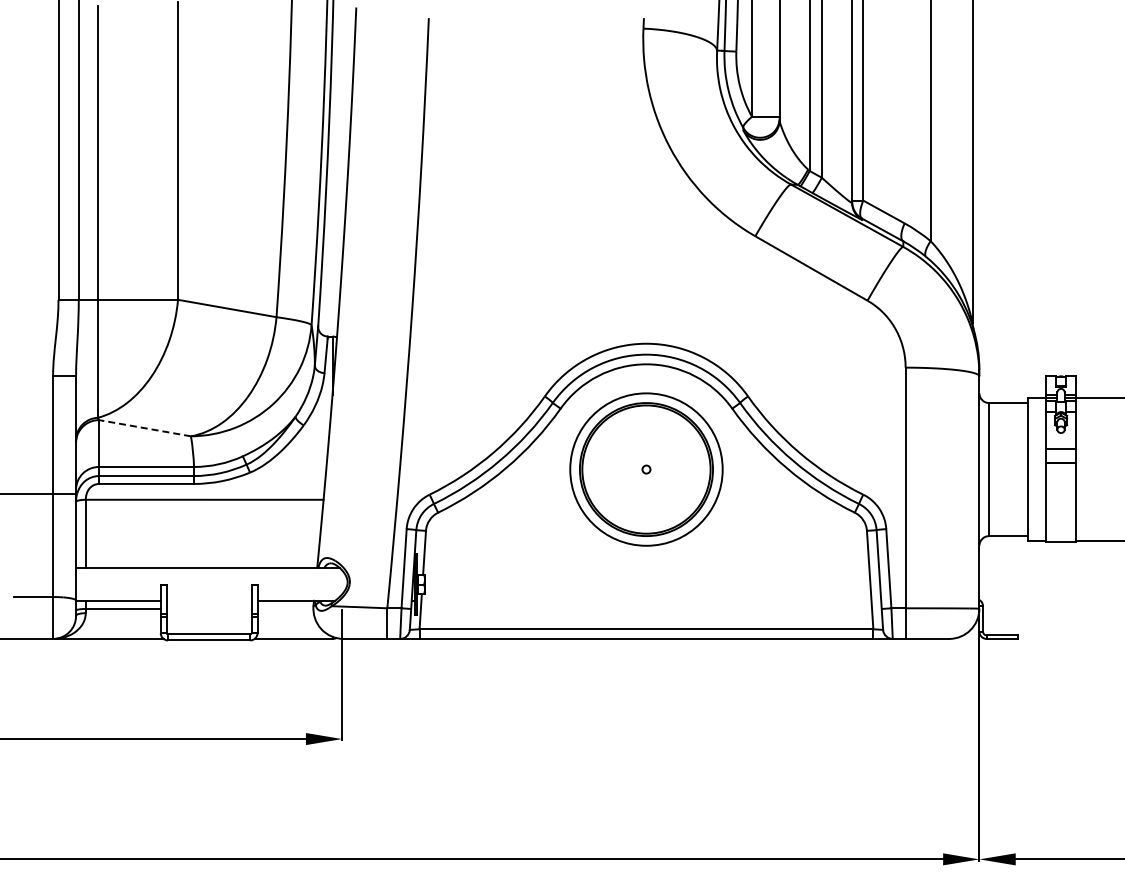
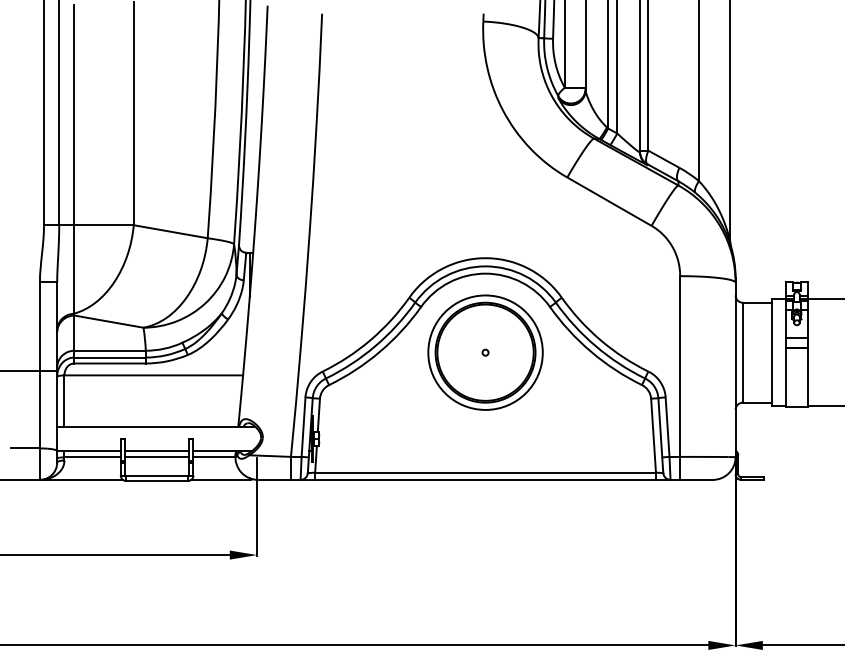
line: (145, 428) -> (109, 321), dashed -> solid
line: (208, 600) -> (156, 451), added
line: (208, 608) -> (156, 457), added
line: (285, 608) -> (214, 457), added

